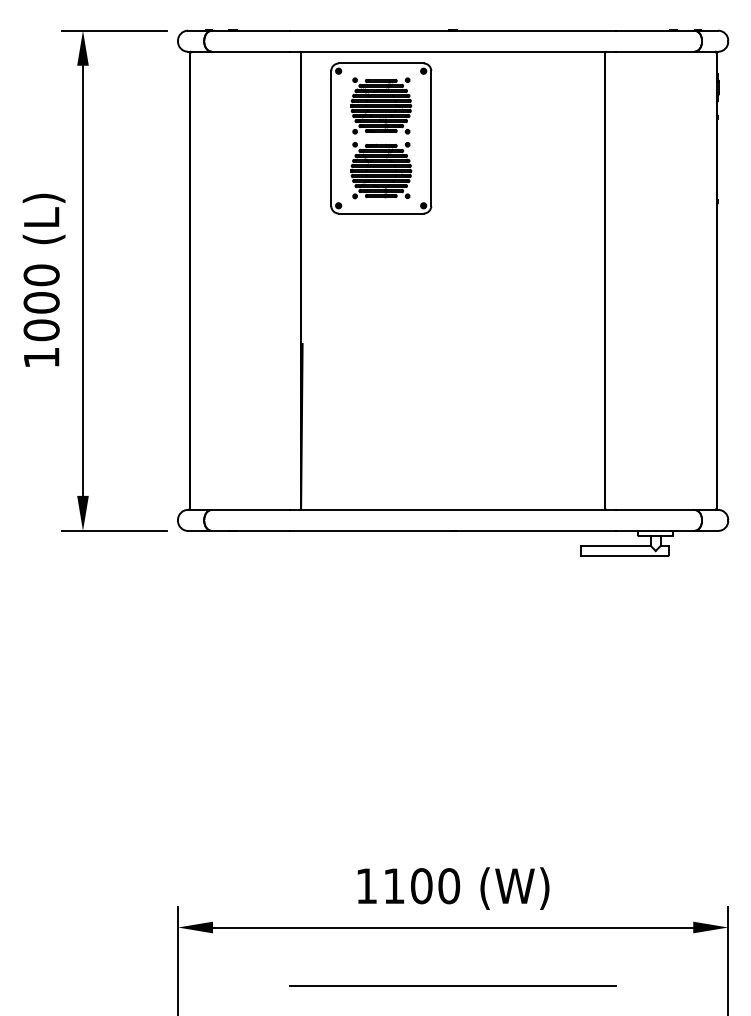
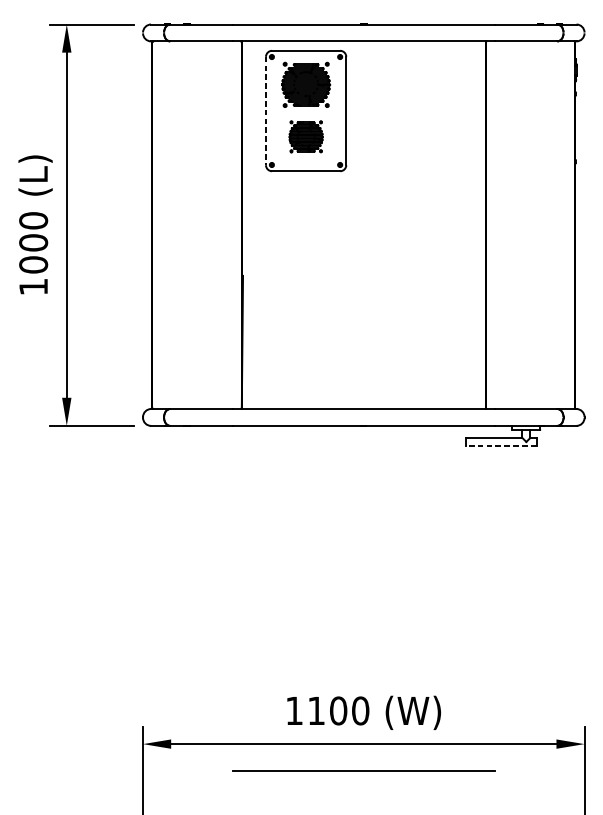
line: (331, 138) -> (266, 111), solid -> dashed
part: (381, 170) -> (306, 136), size x0.7
line: (624, 555) -> (501, 445), solid -> dashed
line: (452, 985) -> (363, 770), moved

